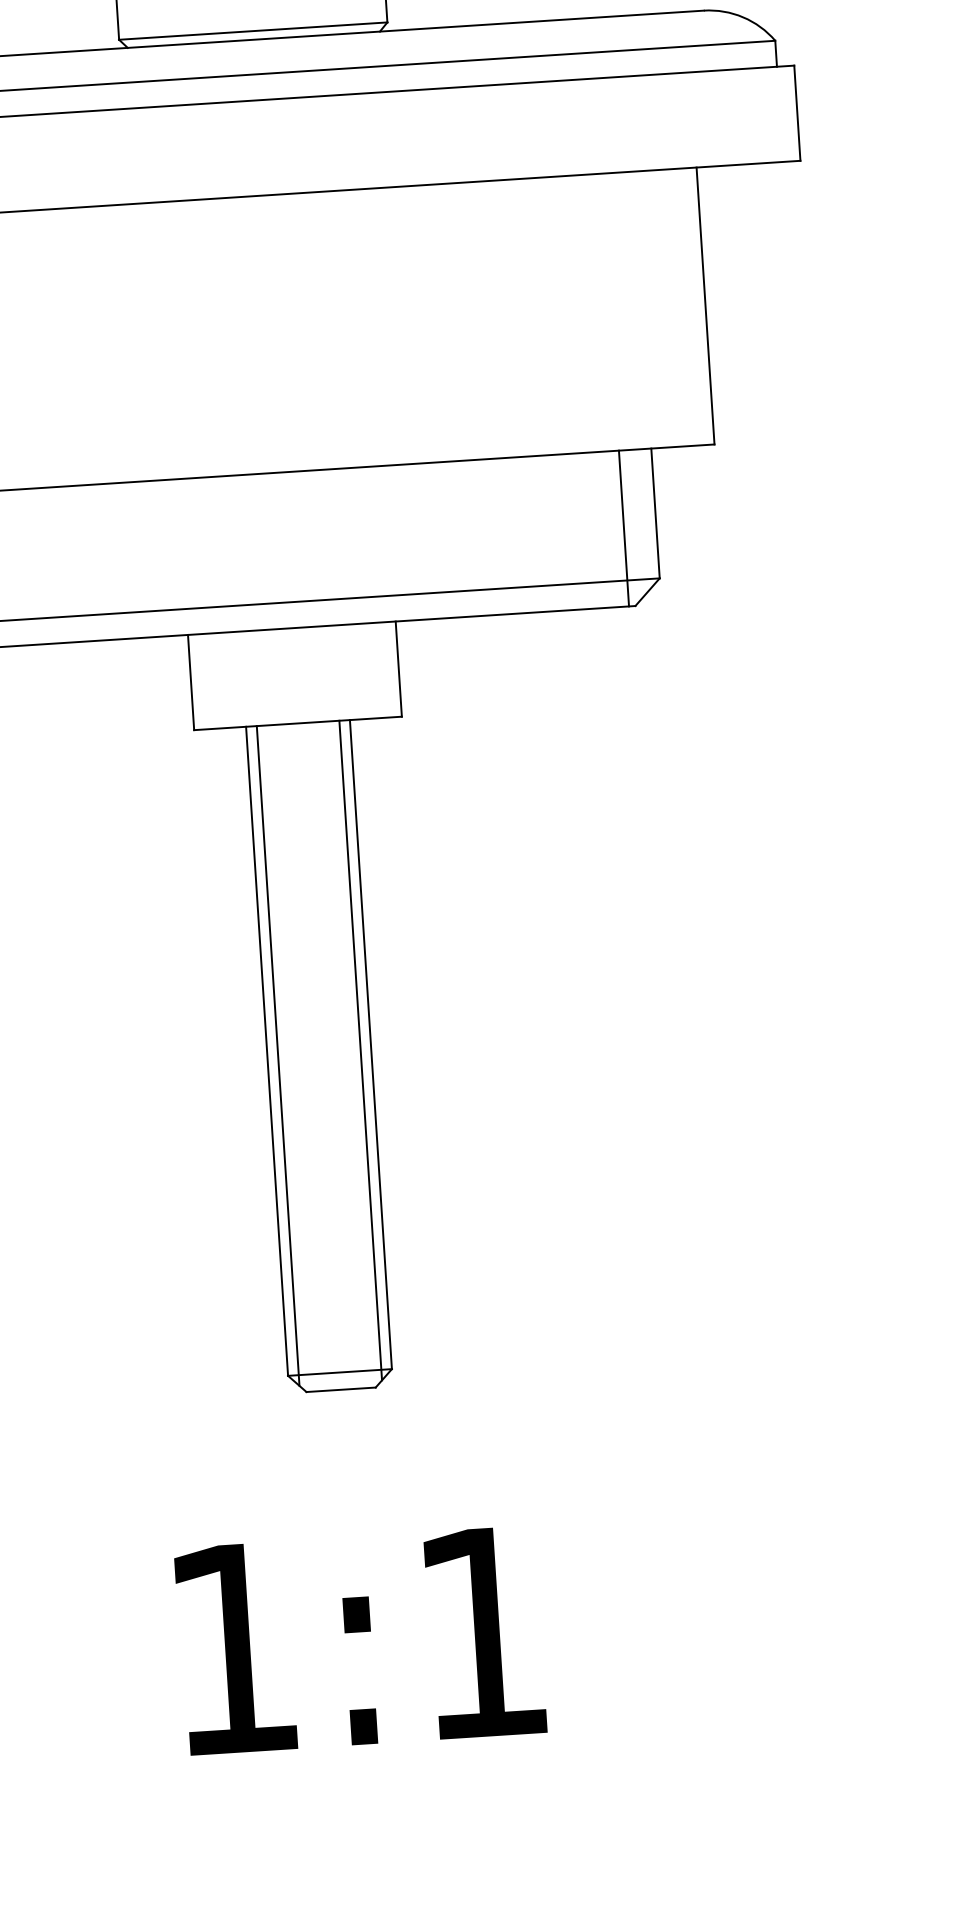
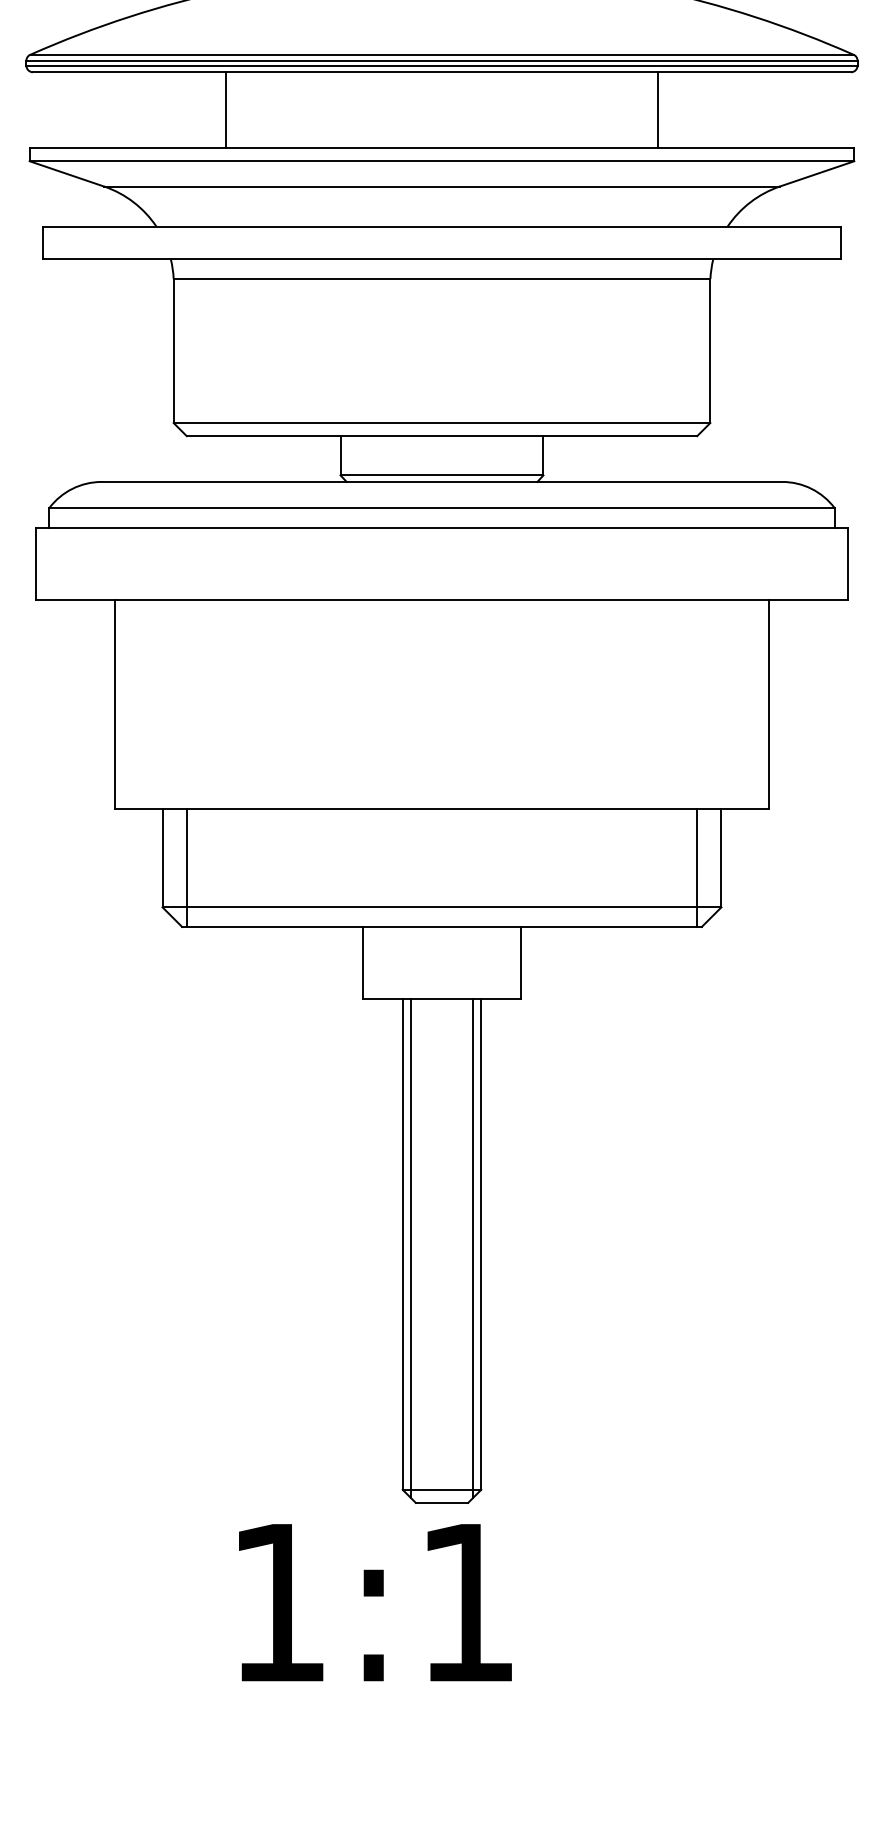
text: (360, 1640) -> (375, 1602), moved

